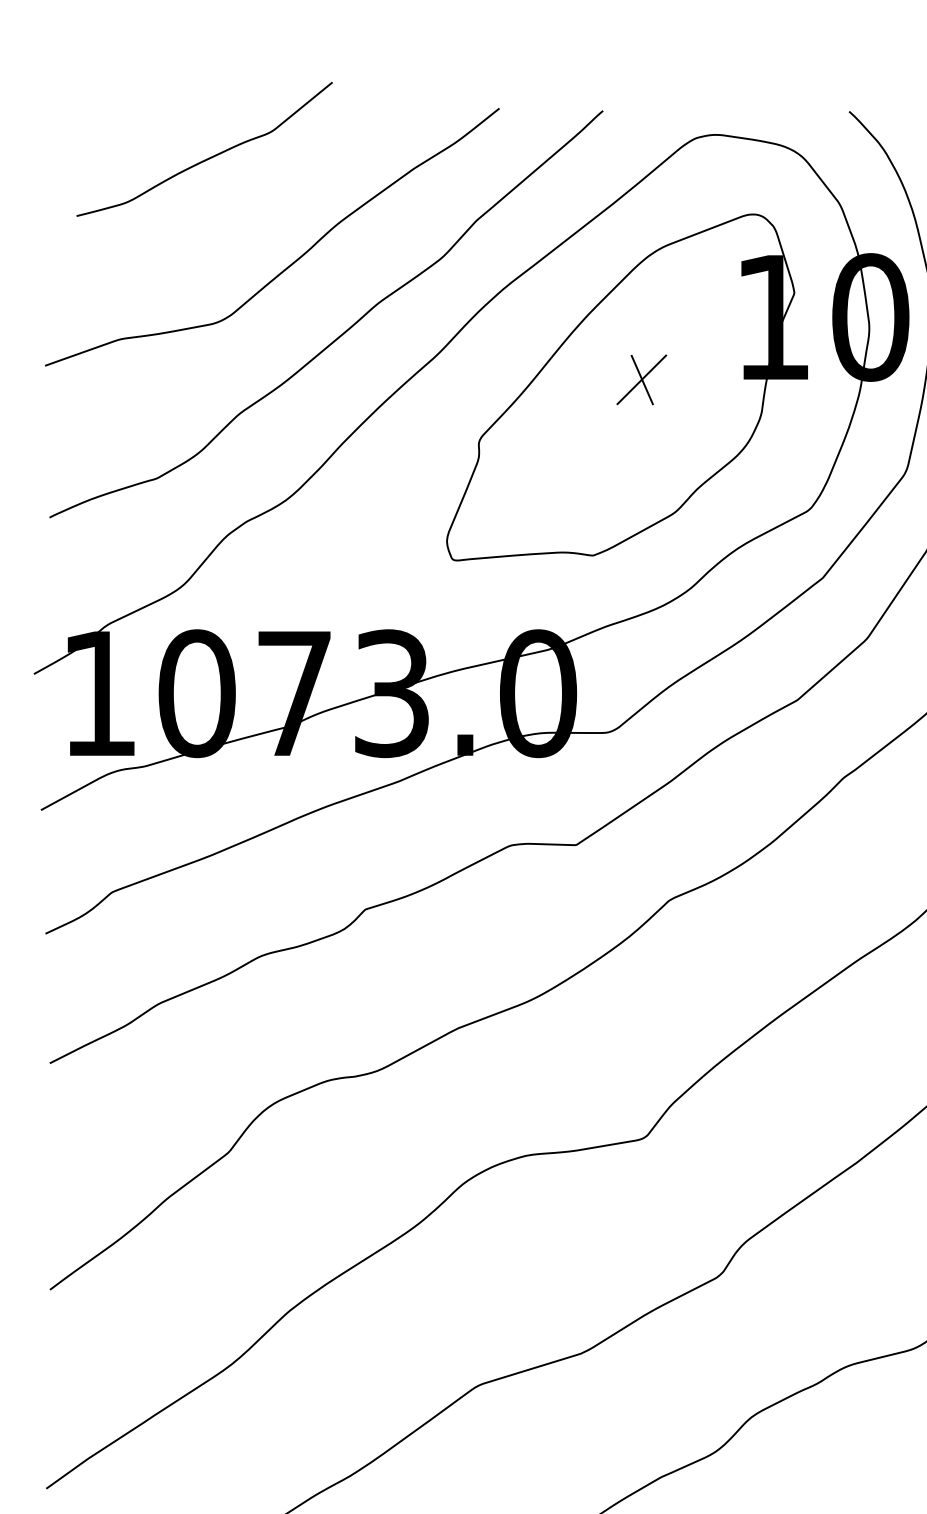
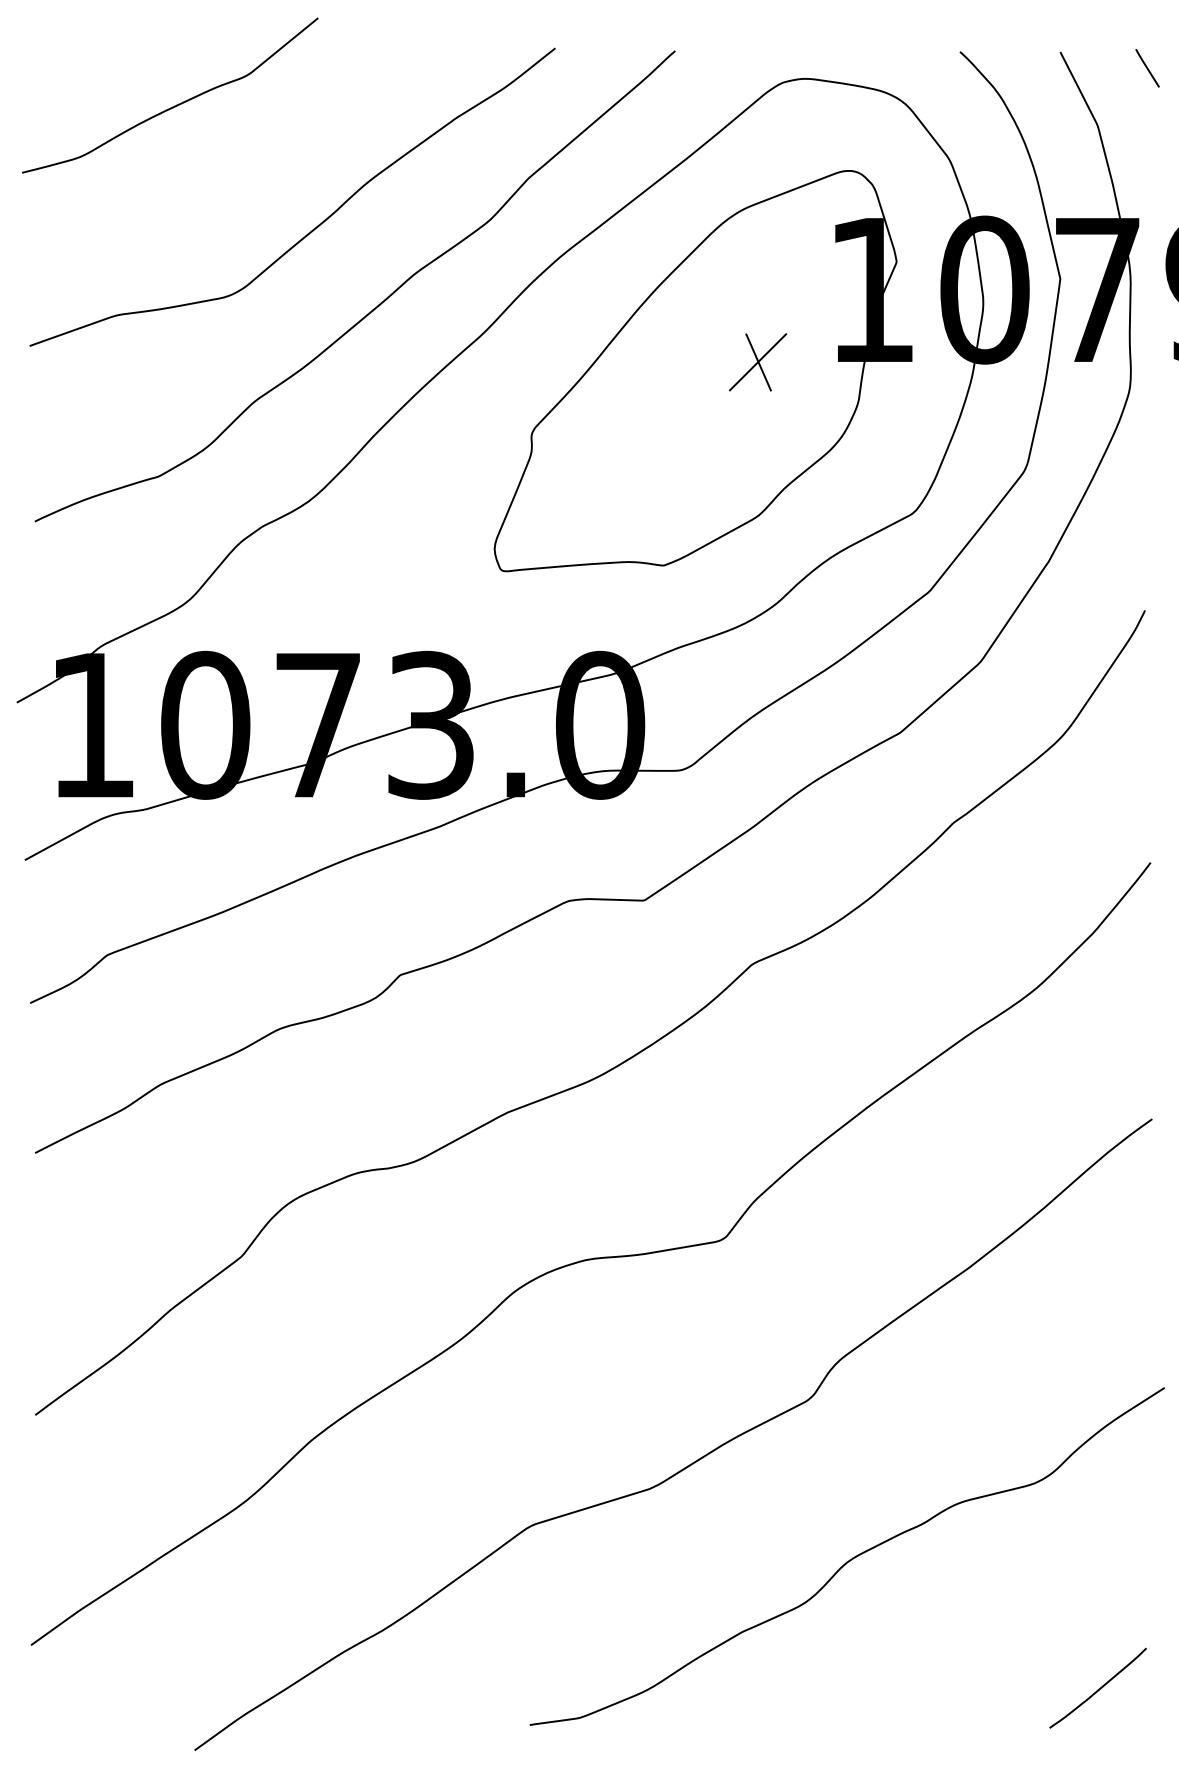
curve: (208, 157) -> (174, 105), moved
part: (642, 380) -> (758, 362), moved

